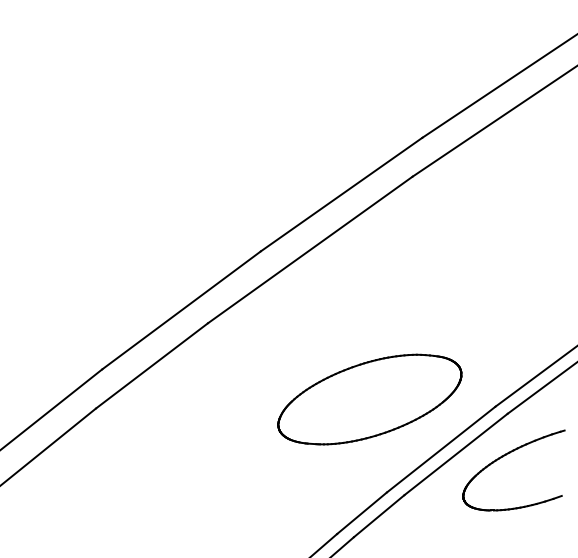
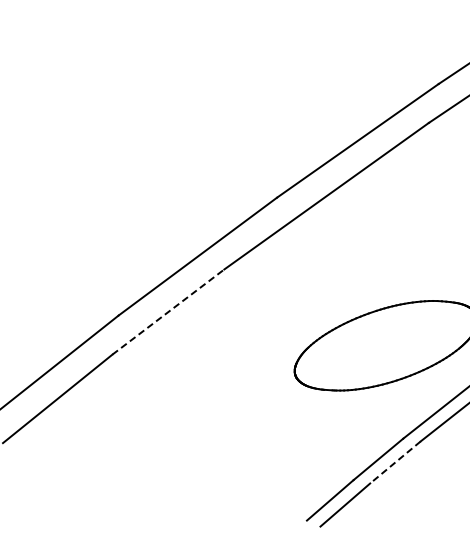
line: (152, 365) -> (168, 311), solid -> dashed
line: (379, 516) -> (395, 462), solid -> dashed

